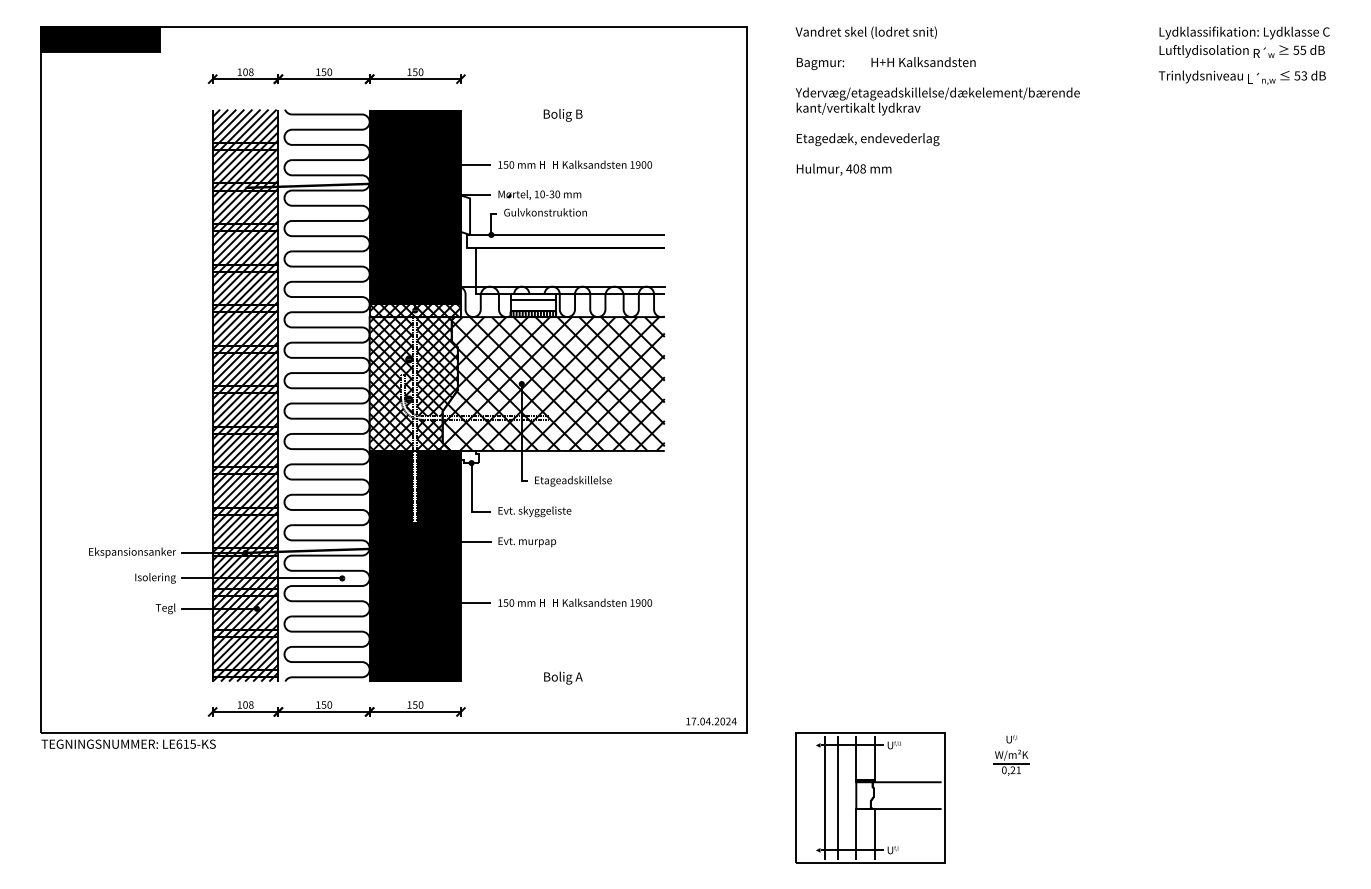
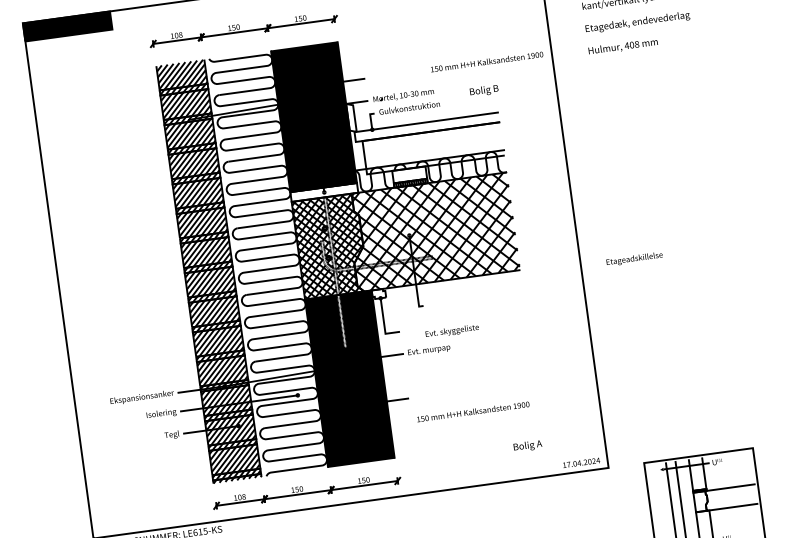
text: (562, 115) -> (483, 91), moved
text: (575, 164) -> (487, 61), moved
line: (533, 299) -> (409, 172), removed
hatch: (414, 310) -> (323, 192), removed
text: (573, 481) -> (634, 259), moved
text: (534, 511) -> (452, 331), moved
text: (575, 602) -> (473, 411), moved
text: (563, 677) -> (527, 445), moved

